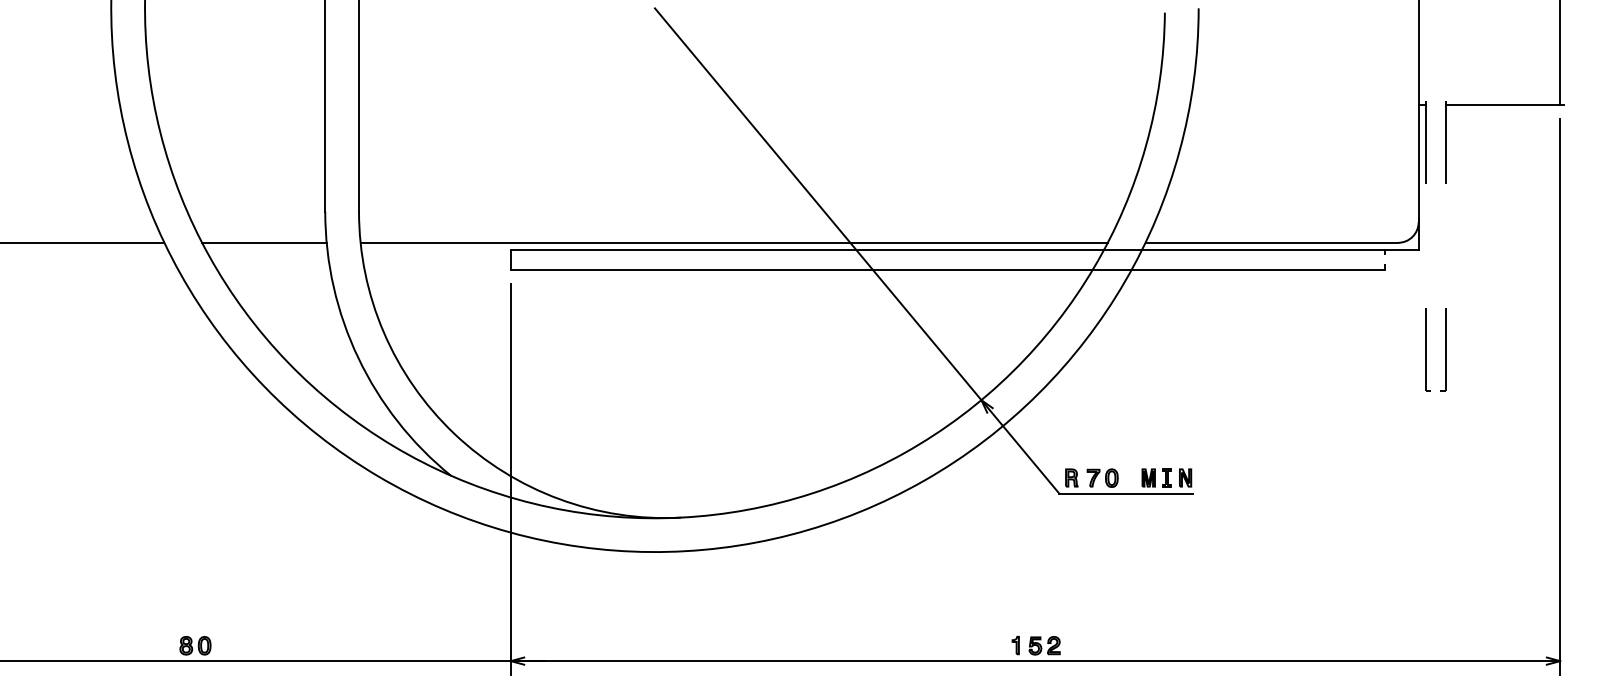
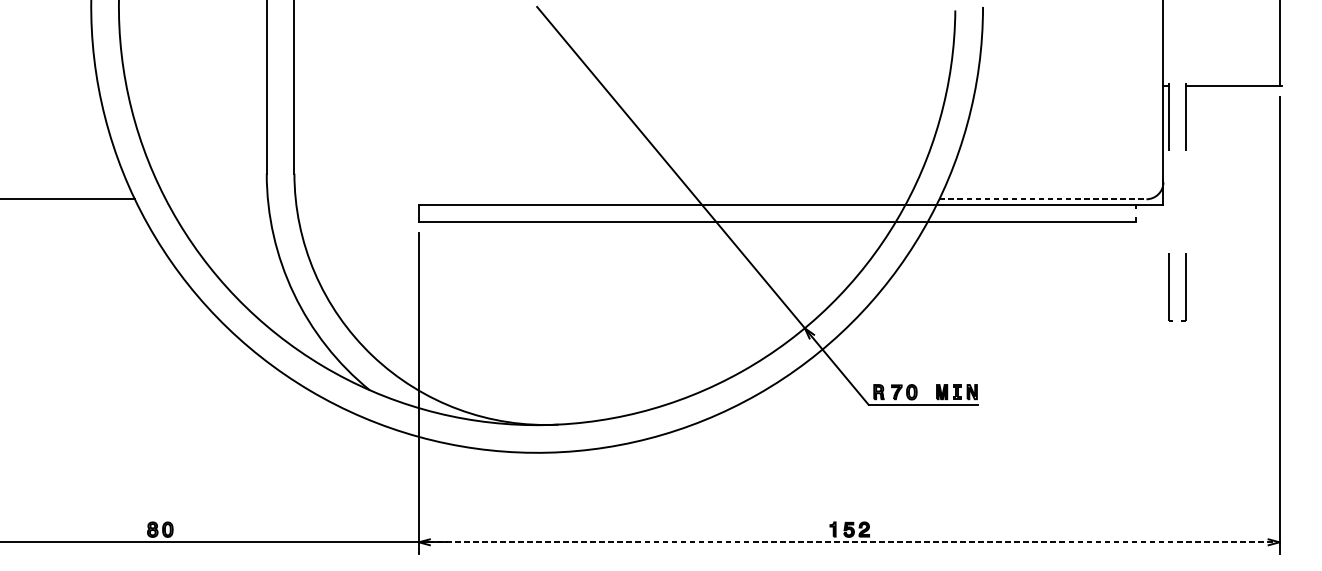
line: (264, 242) -> (216, 198), removed
line: (733, 242) -> (601, 198), removed
line: (1272, 242) -> (1043, 198), solid -> dashed
line: (1035, 661) -> (849, 542), solid -> dashed

